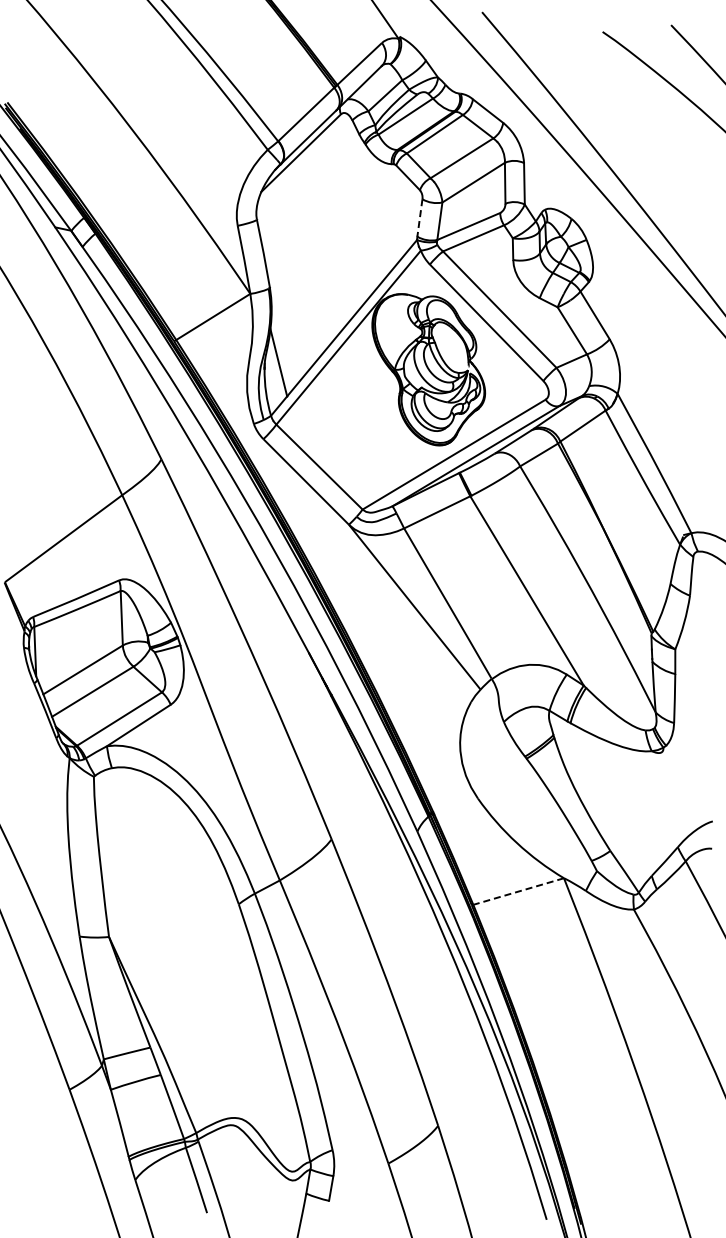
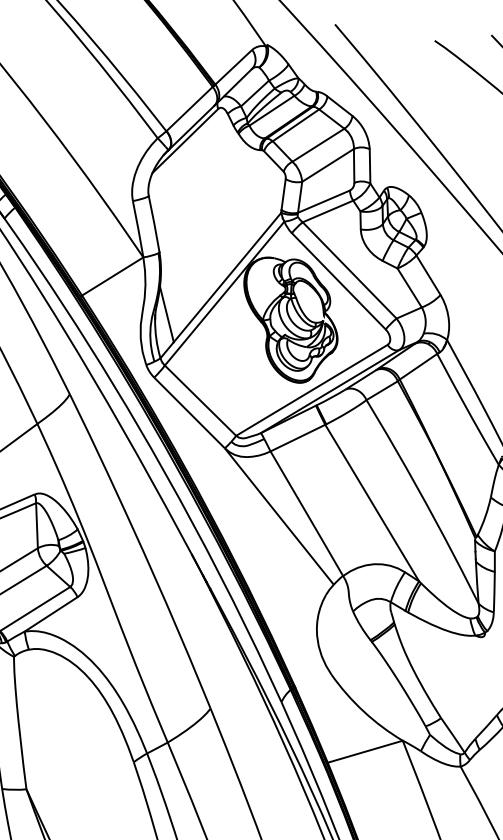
line: (419, 217) -> (283, 194), dashed -> solid
line: (518, 891) -> (365, 751), dashed -> solid

